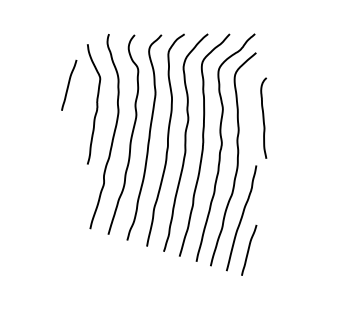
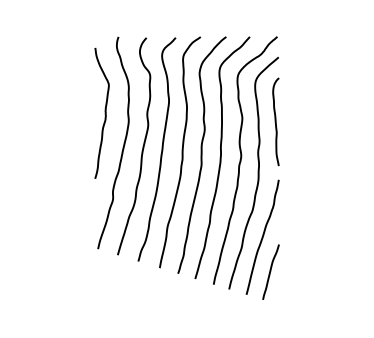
curve: (69, 85) -> (75, 92), removed
curve: (263, 117) -> (275, 121), moved

